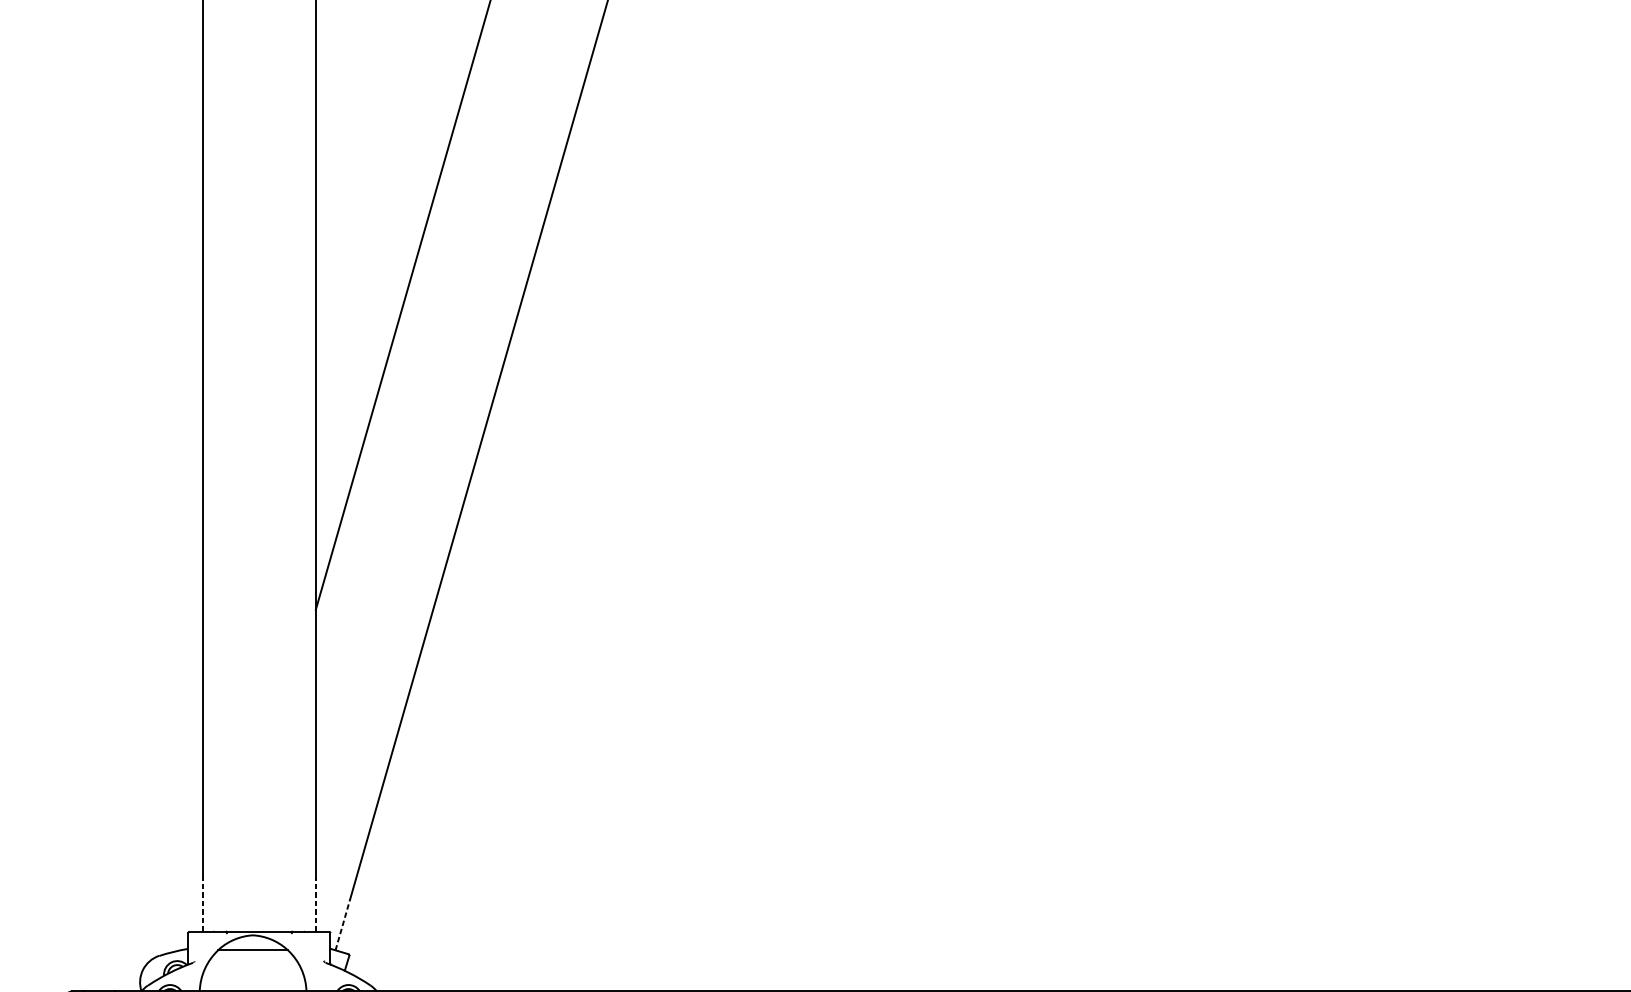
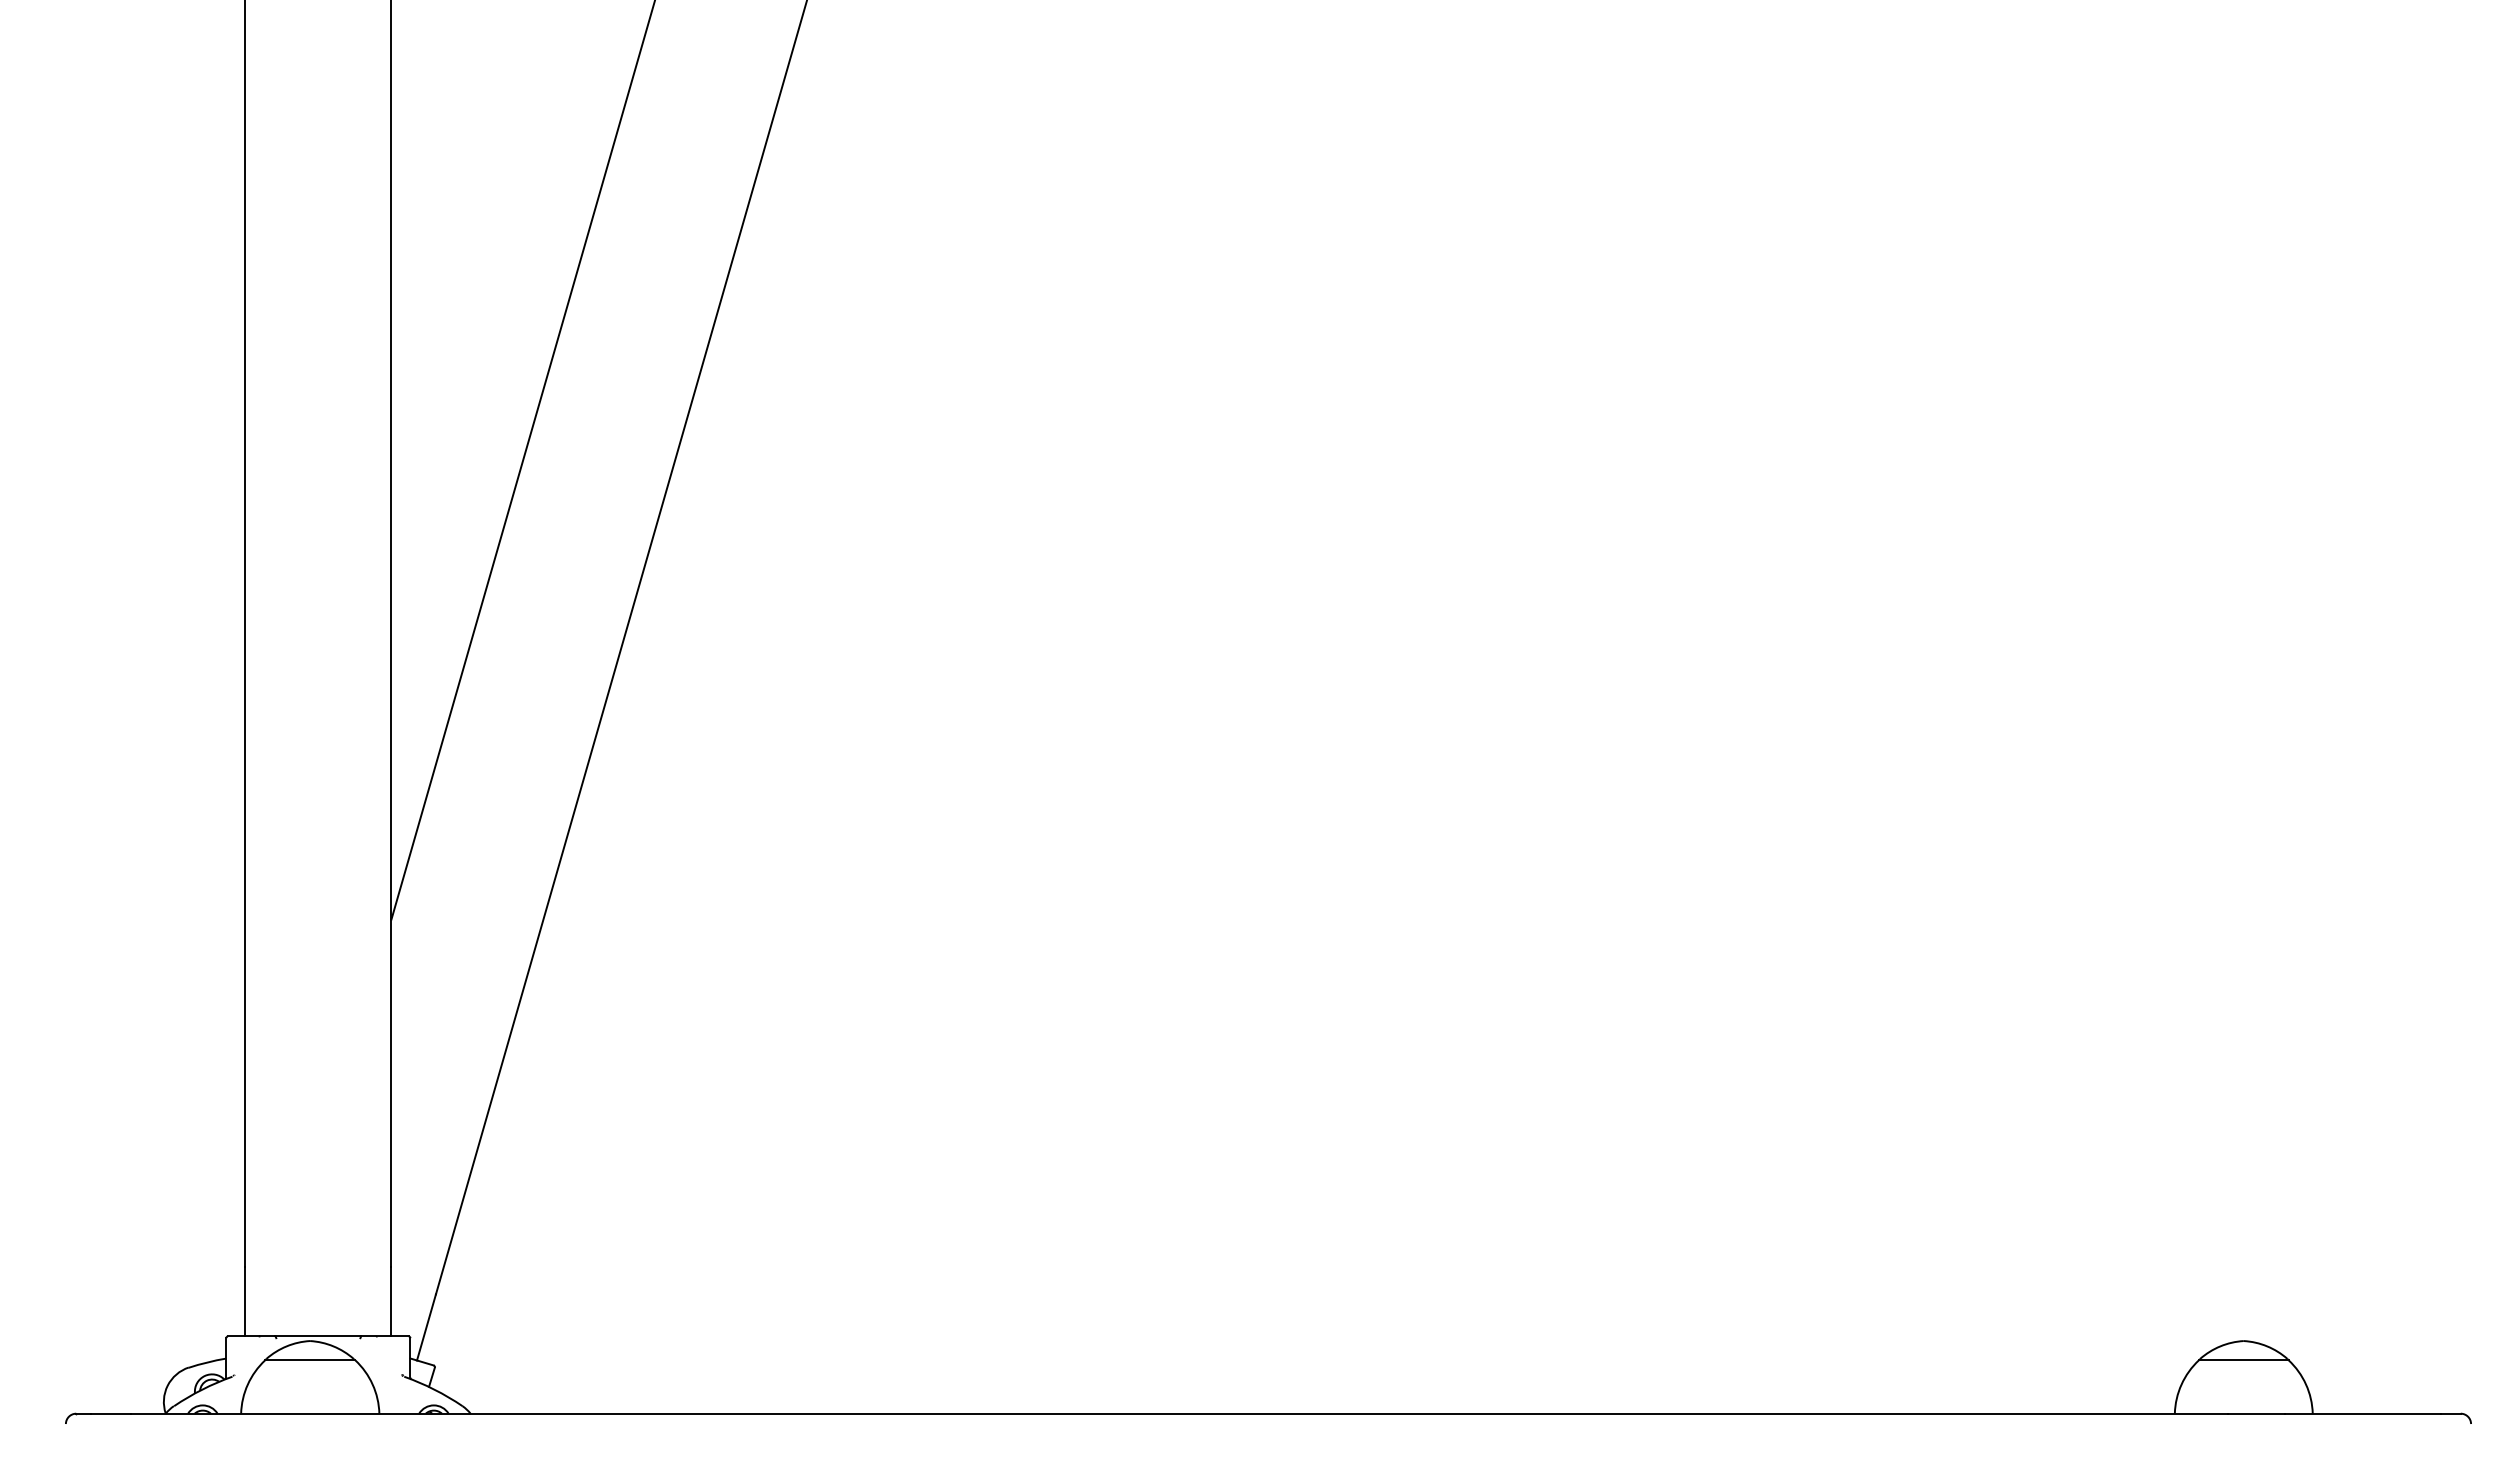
line: (203, 904) -> (245, 1301), dashed -> solid
line: (315, 904) -> (391, 1301), dashed -> solid
line: (342, 924) -> (426, 1327), dashed -> solid

